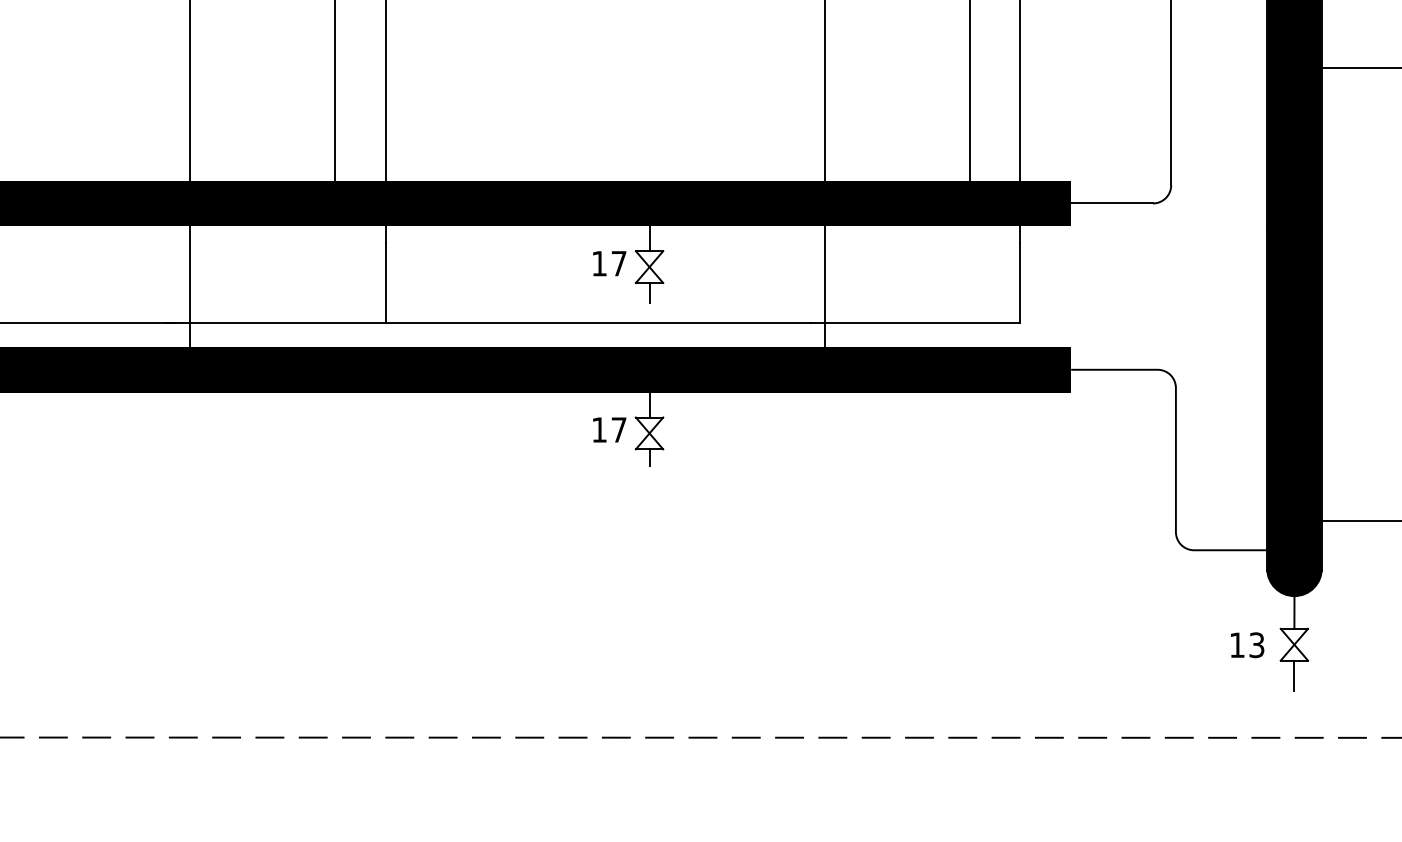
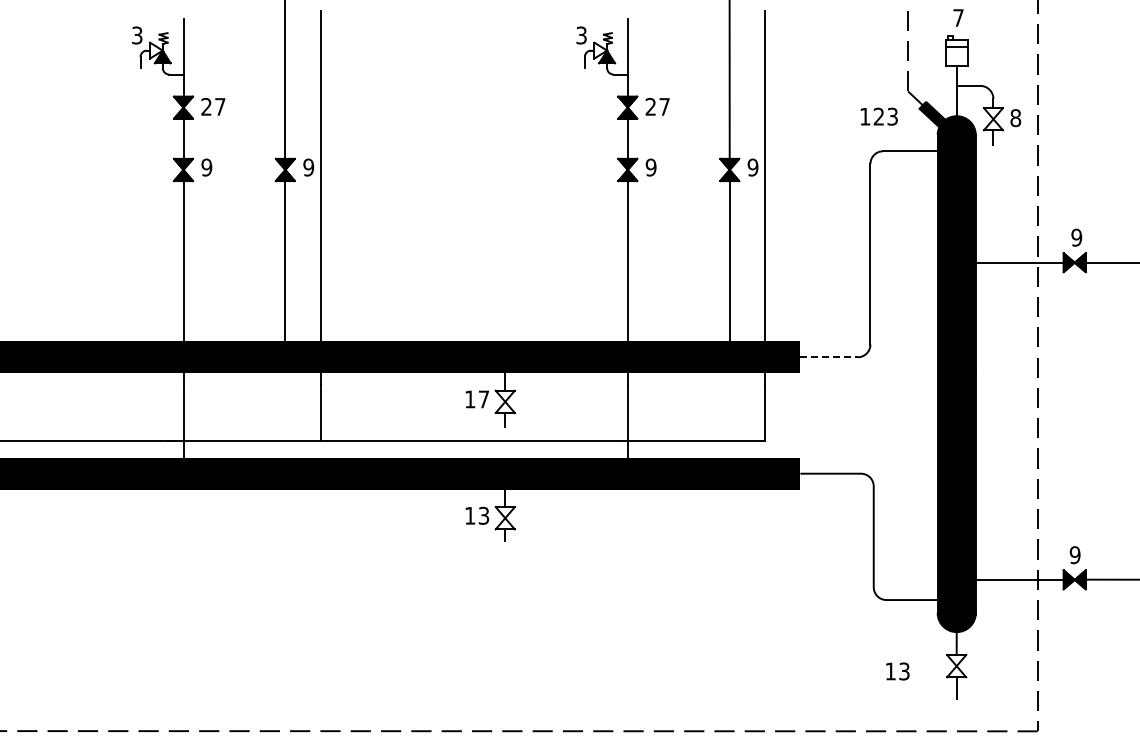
line: (1112, 203) -> (829, 357), solid -> dashed
text: (618, 429) -> (483, 515), 17 -> 13
text: (1246, 645) -> (897, 671), moved

